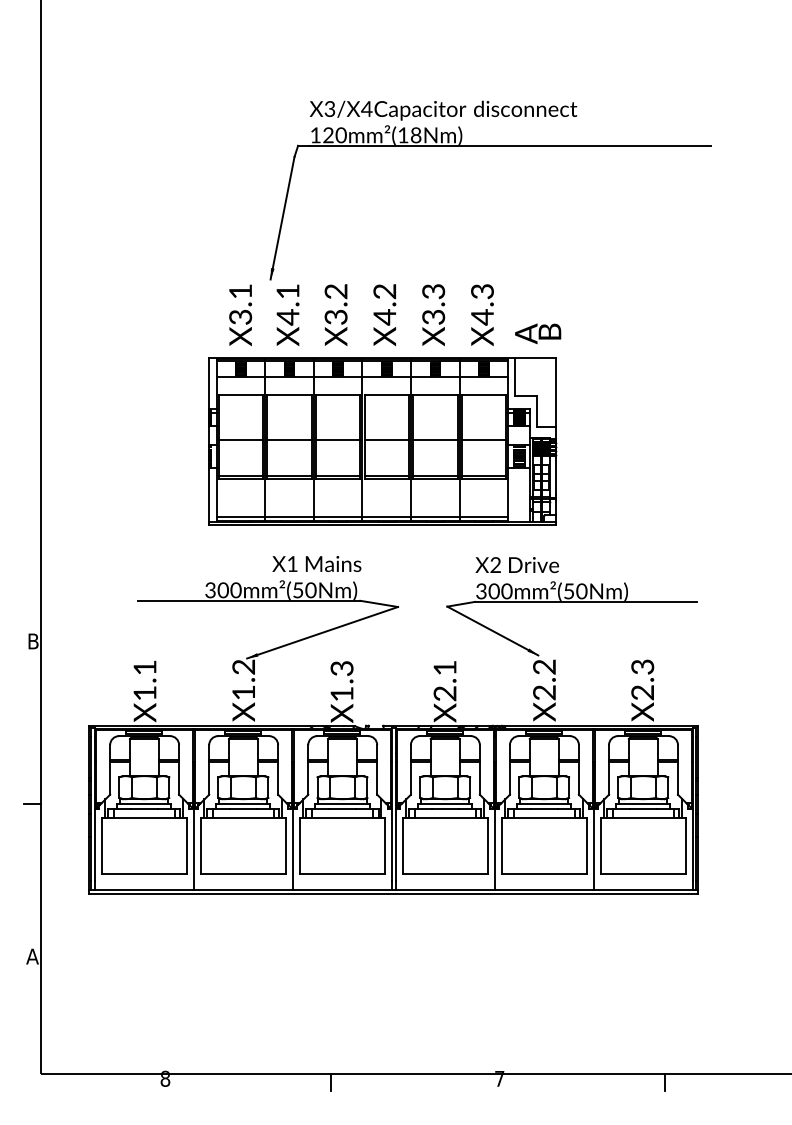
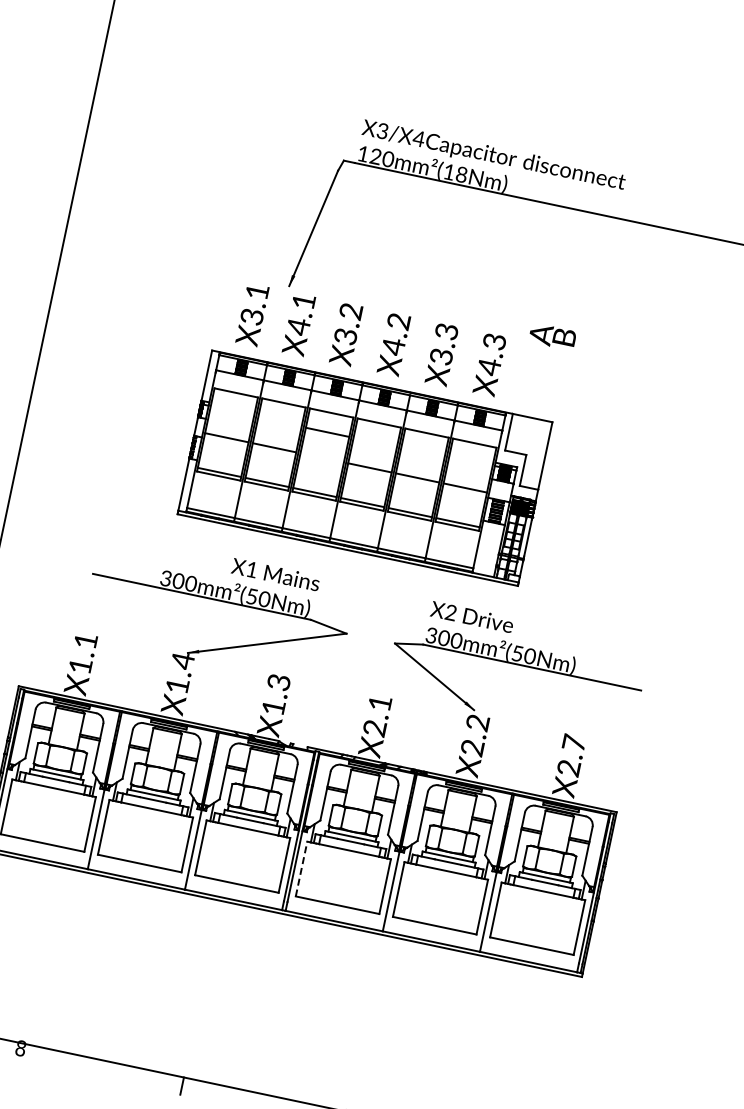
text: (538, 333) -> (553, 336), moved
line: (337, 440) -> (326, 432), moved
text: (642, 666) -> (574, 742), X2.3 -> X2.7
text: (243, 667) -> (182, 661), X1.2 -> X1.4
line: (402, 846) -> (301, 869), solid -> dashed

